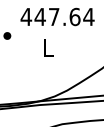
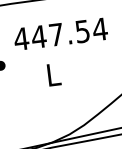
text: (74, 16) -> (81, 30), 447.64 -> 447.54

